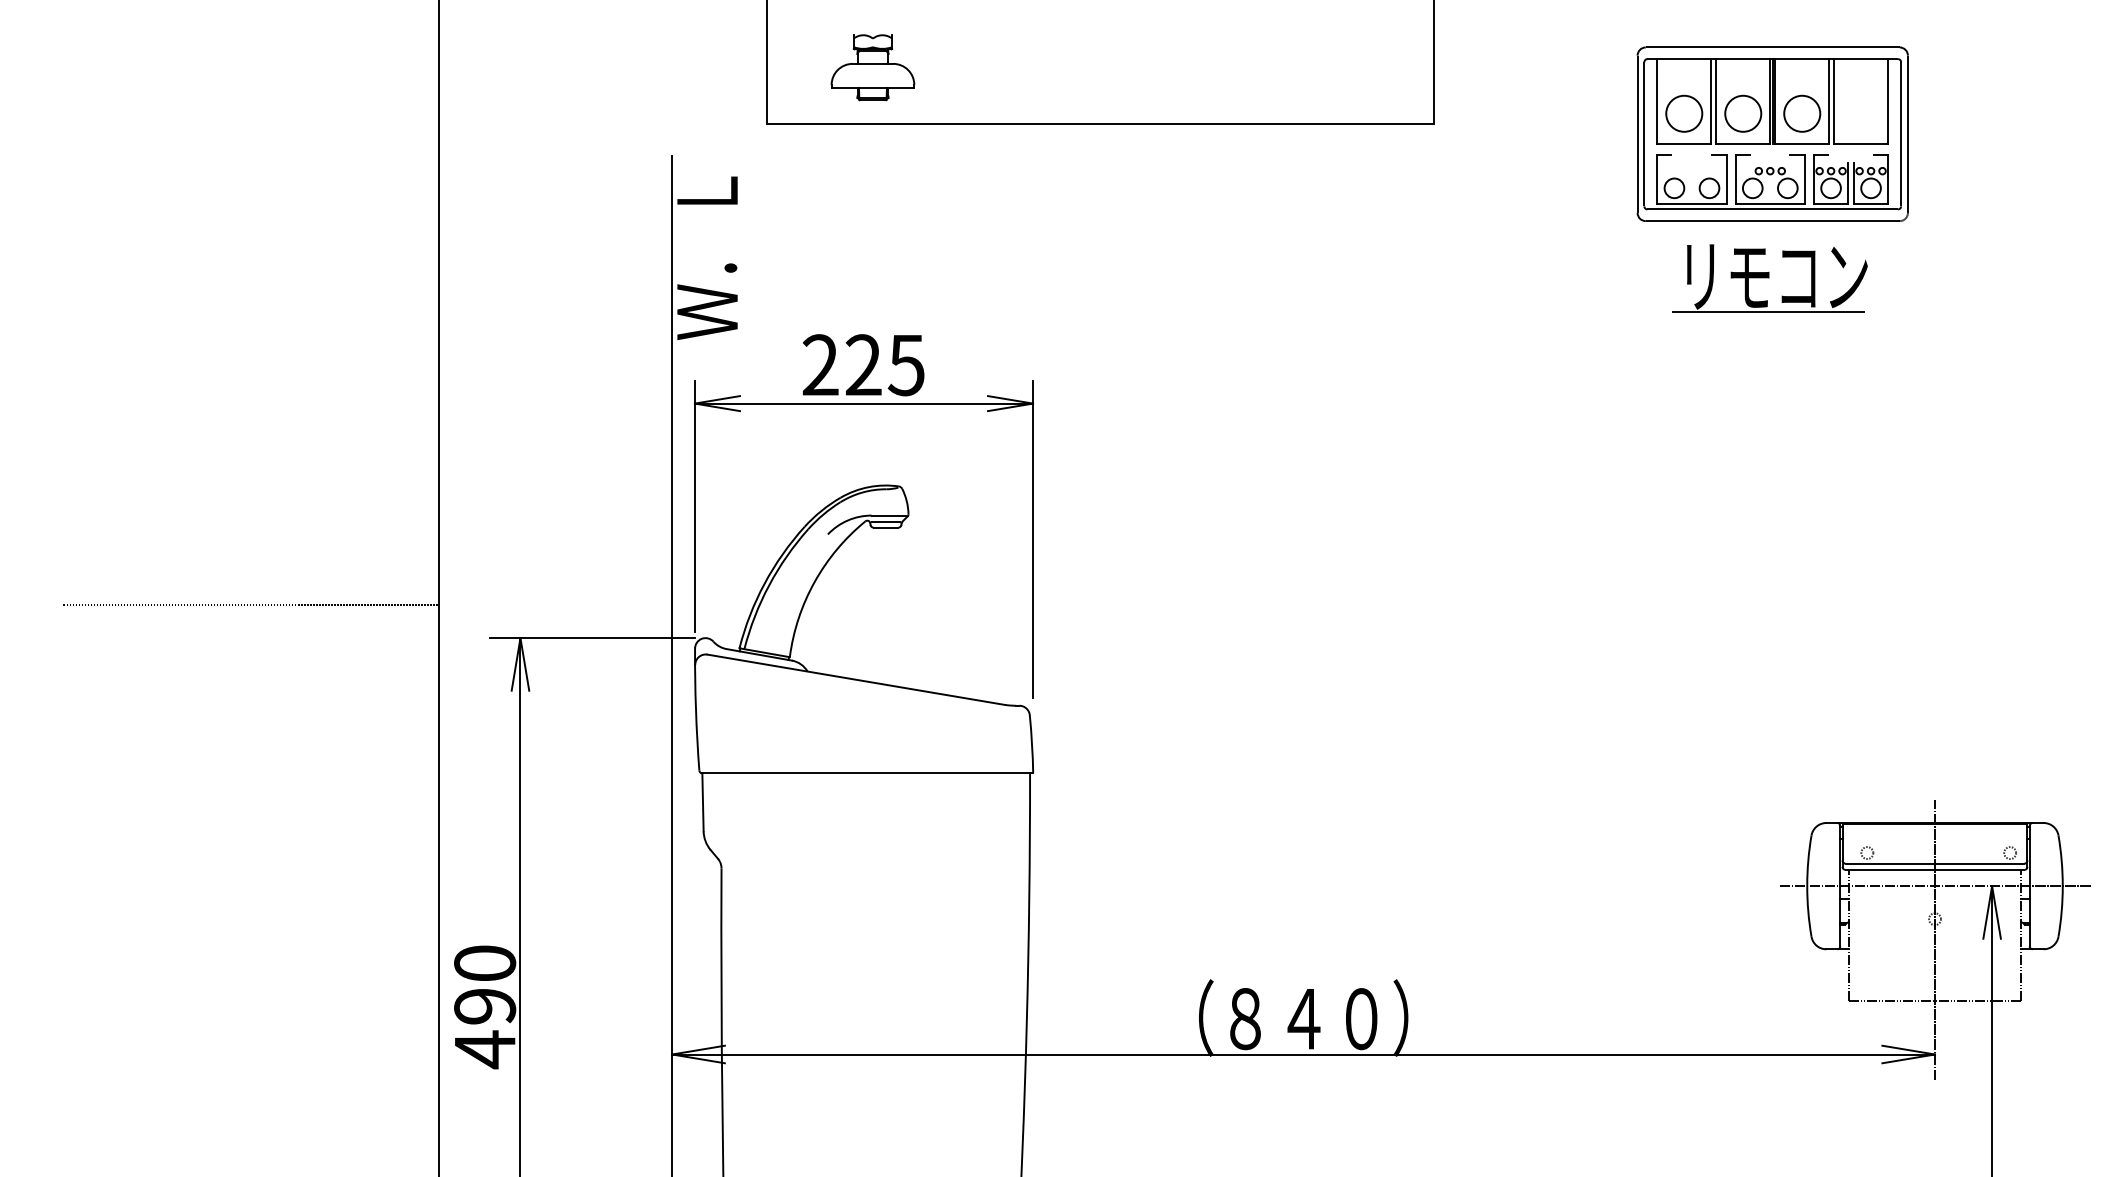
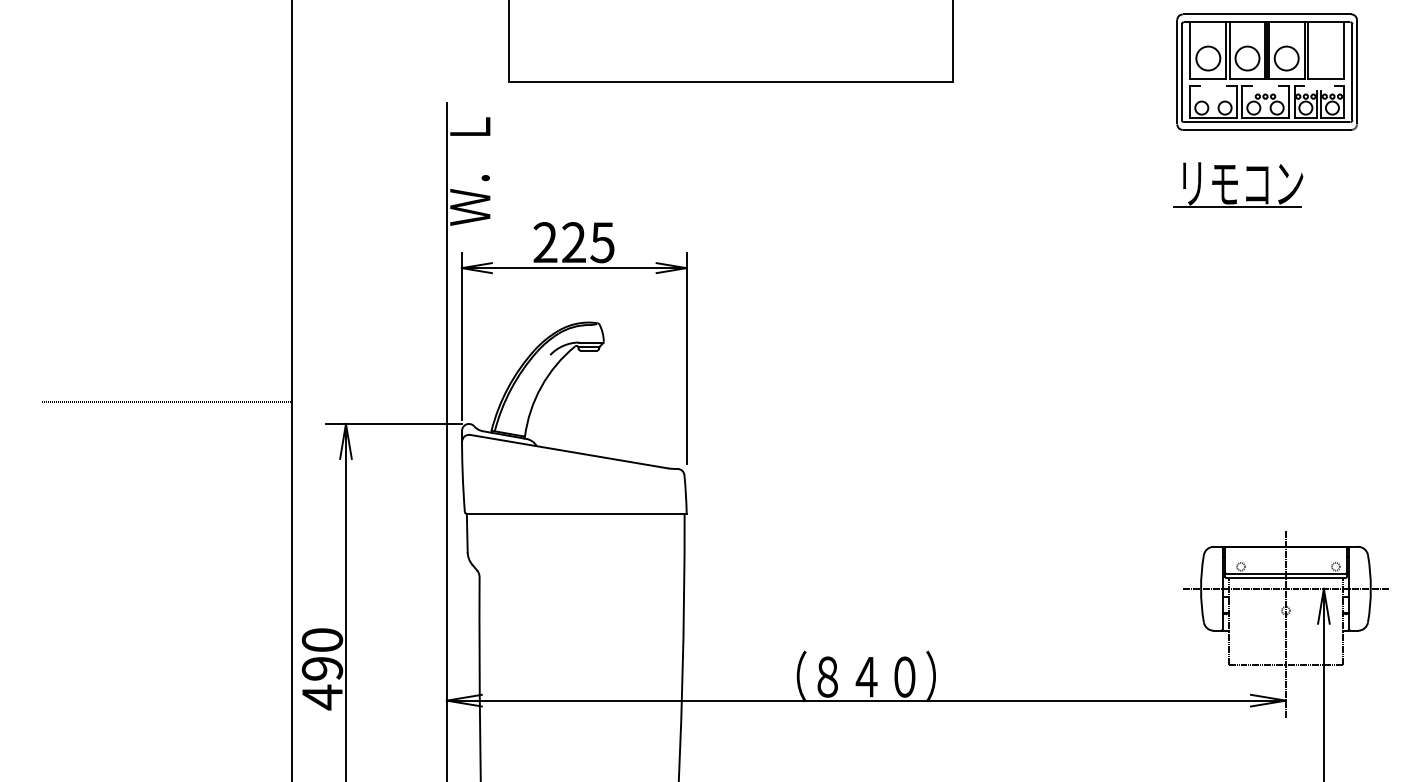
part: (871, 67) -> (579, 44), removed
part: (1771, 133) -> (1266, 71), moved
part: (1770, 277) -> (1238, 184), moved

